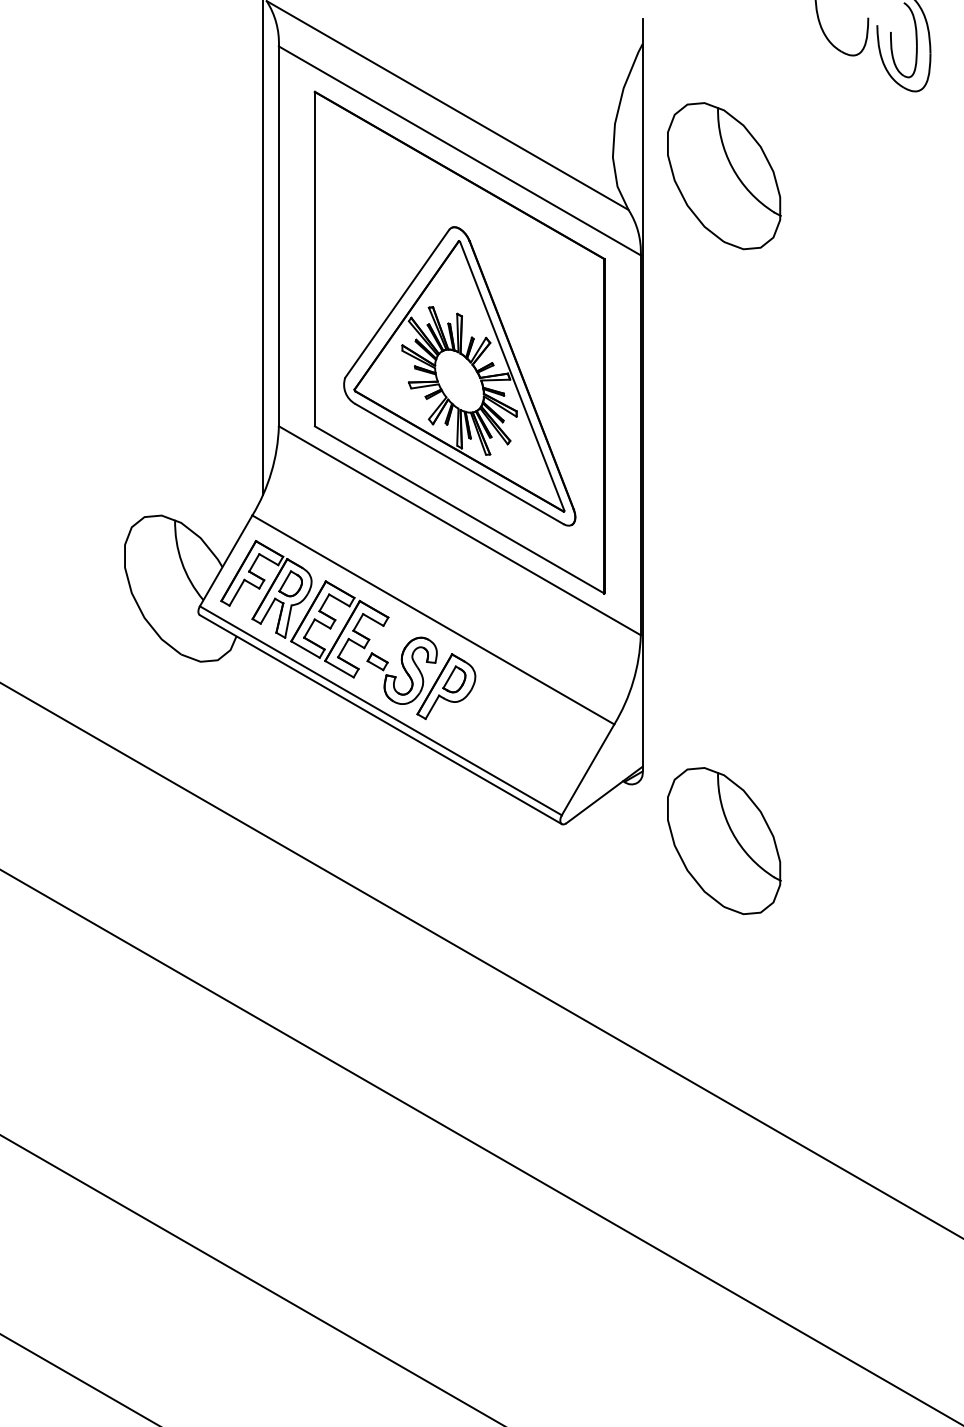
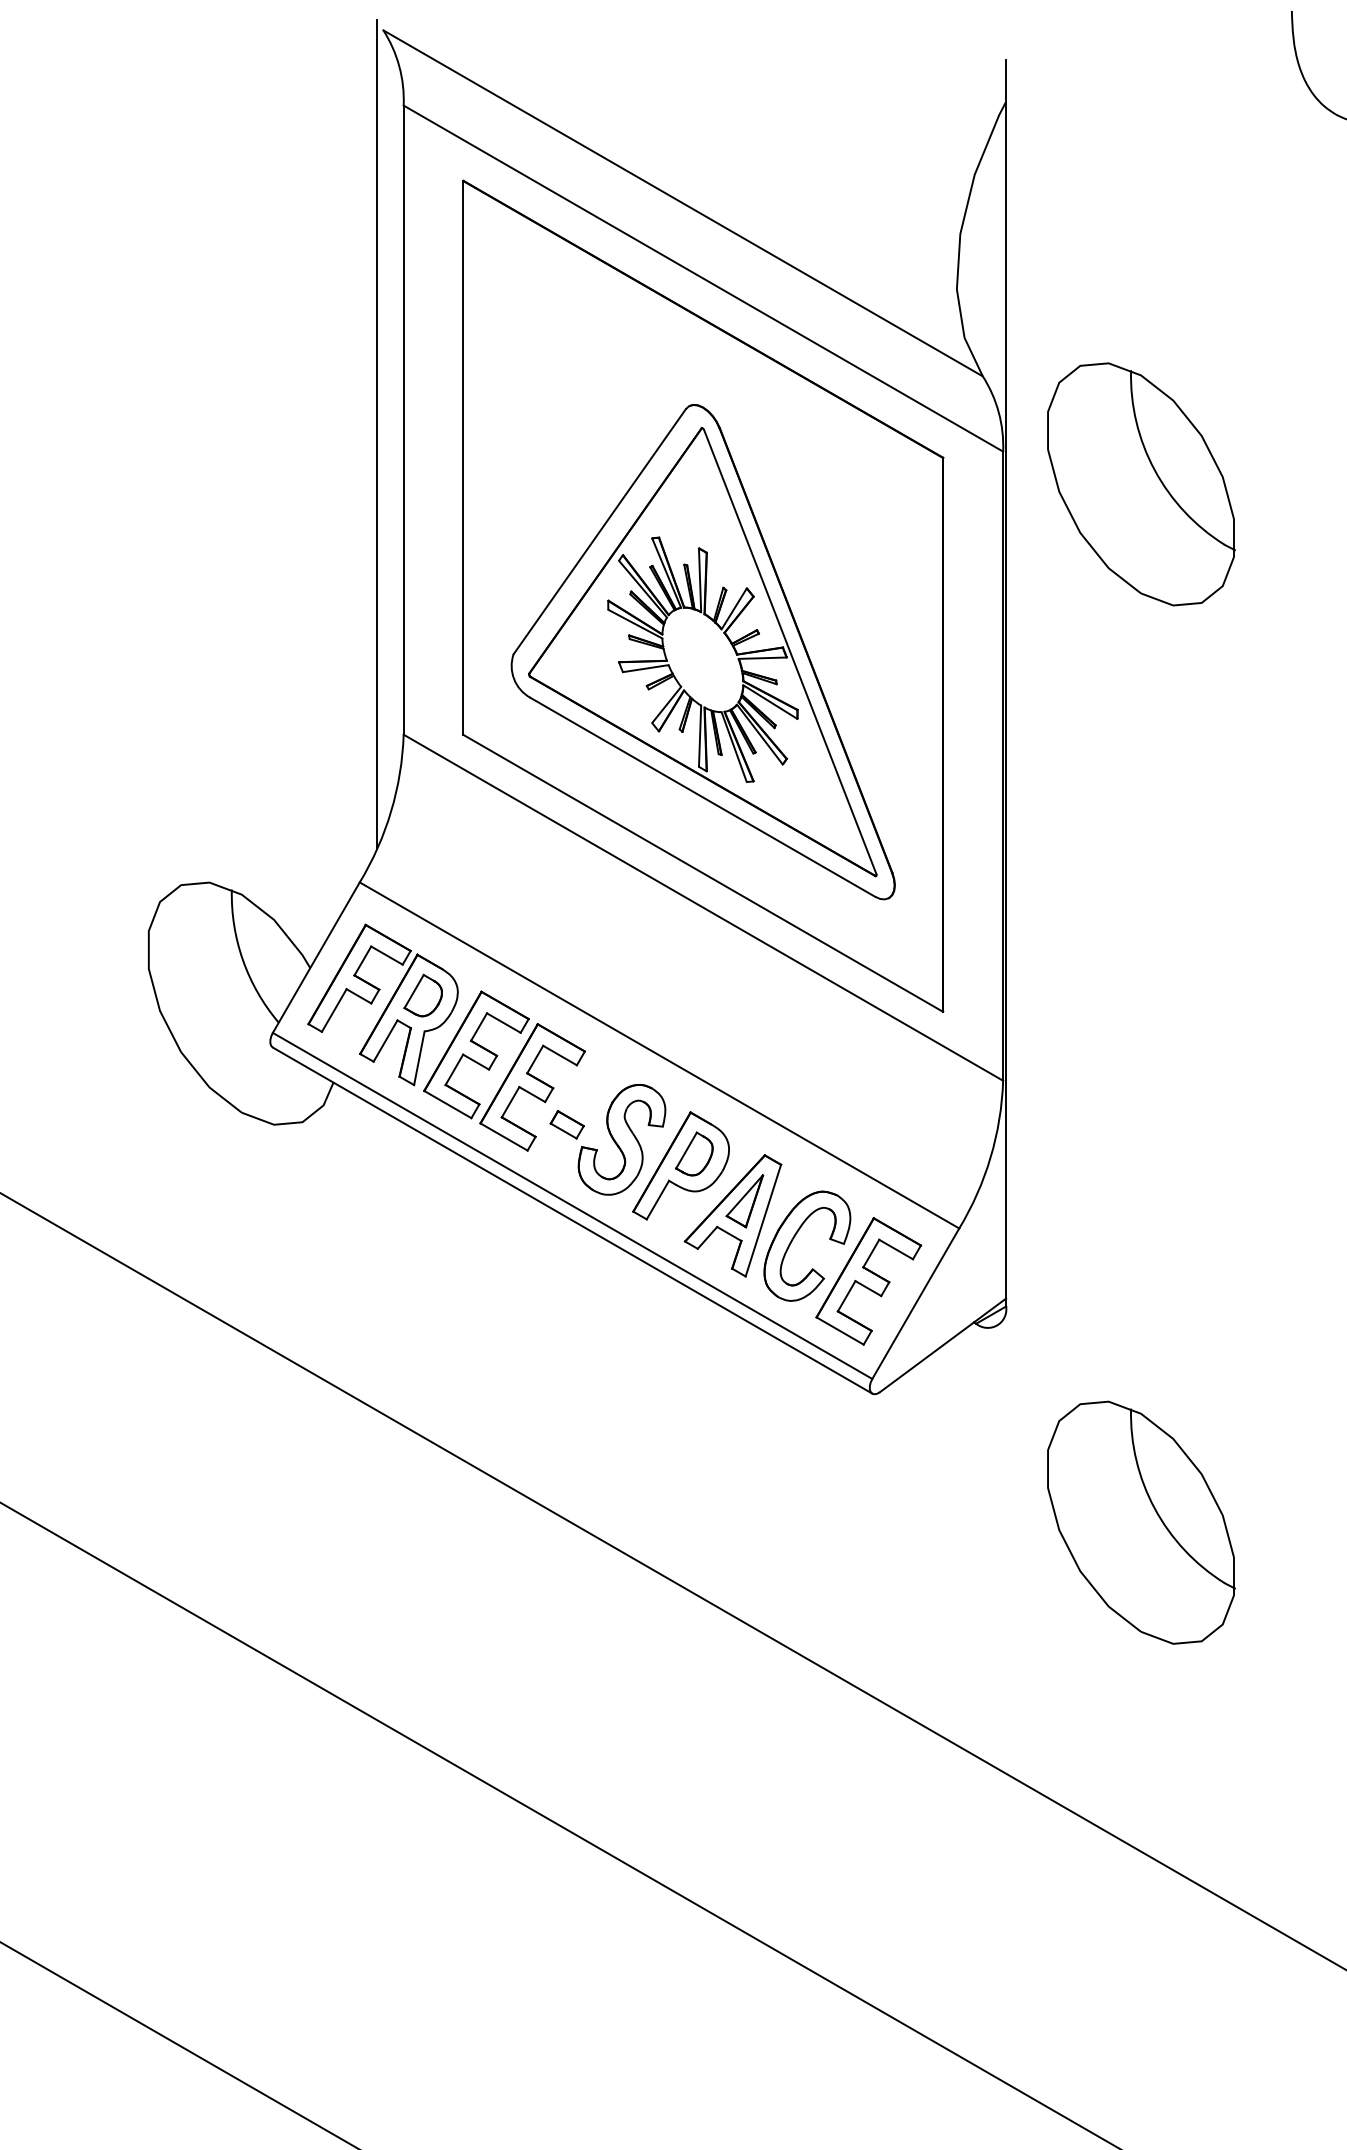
part: (724, 176) -> (1141, 484), moved
part: (513, 733) -> (792, 1243), added
part: (724, 841) -> (1141, 1523), moved

